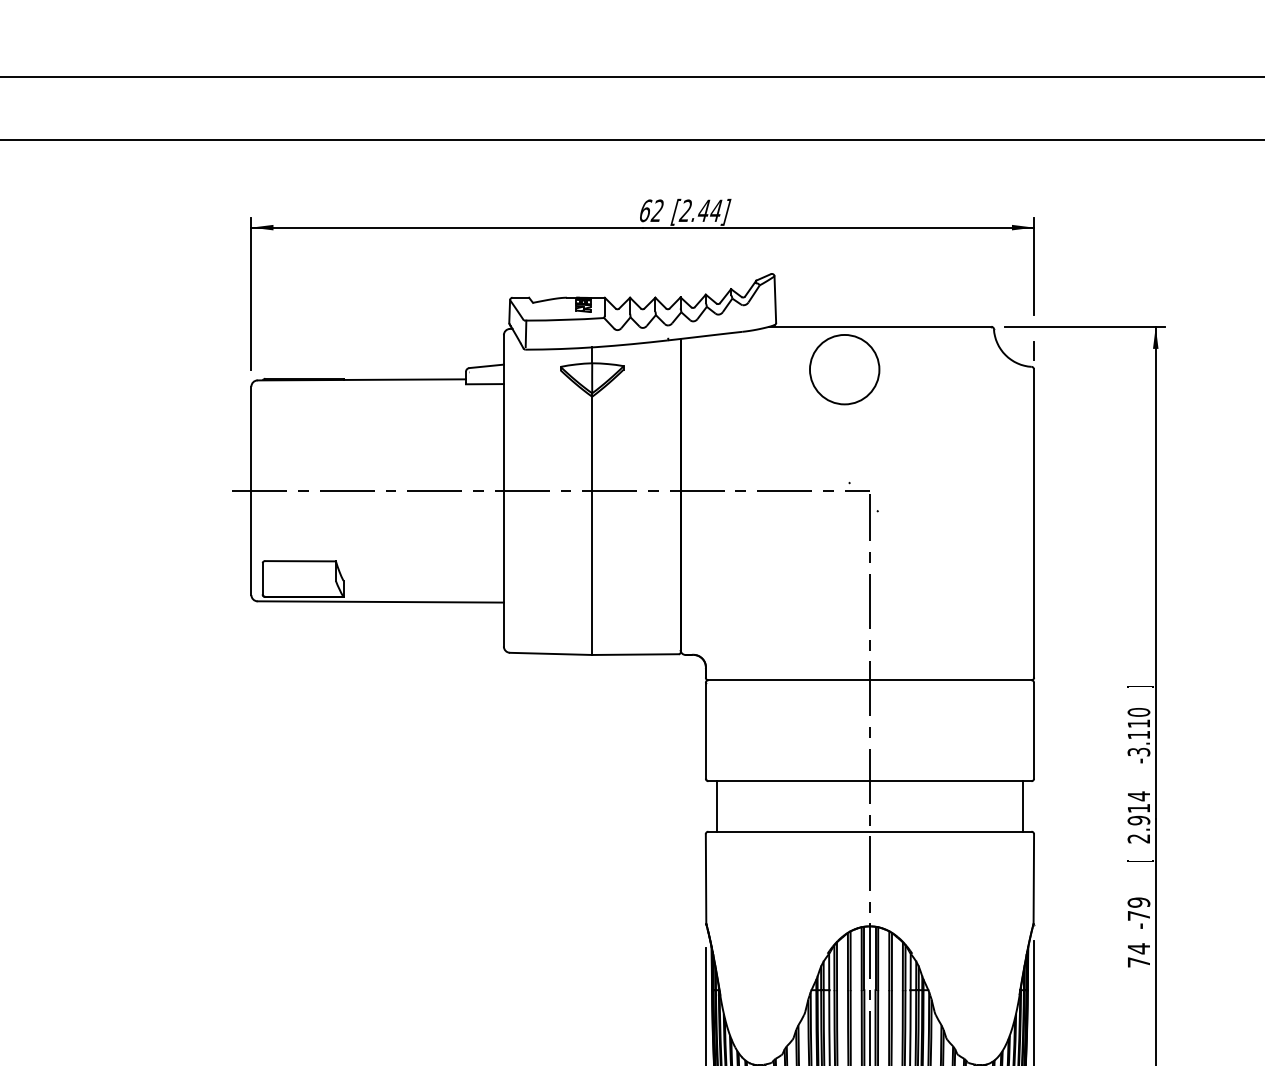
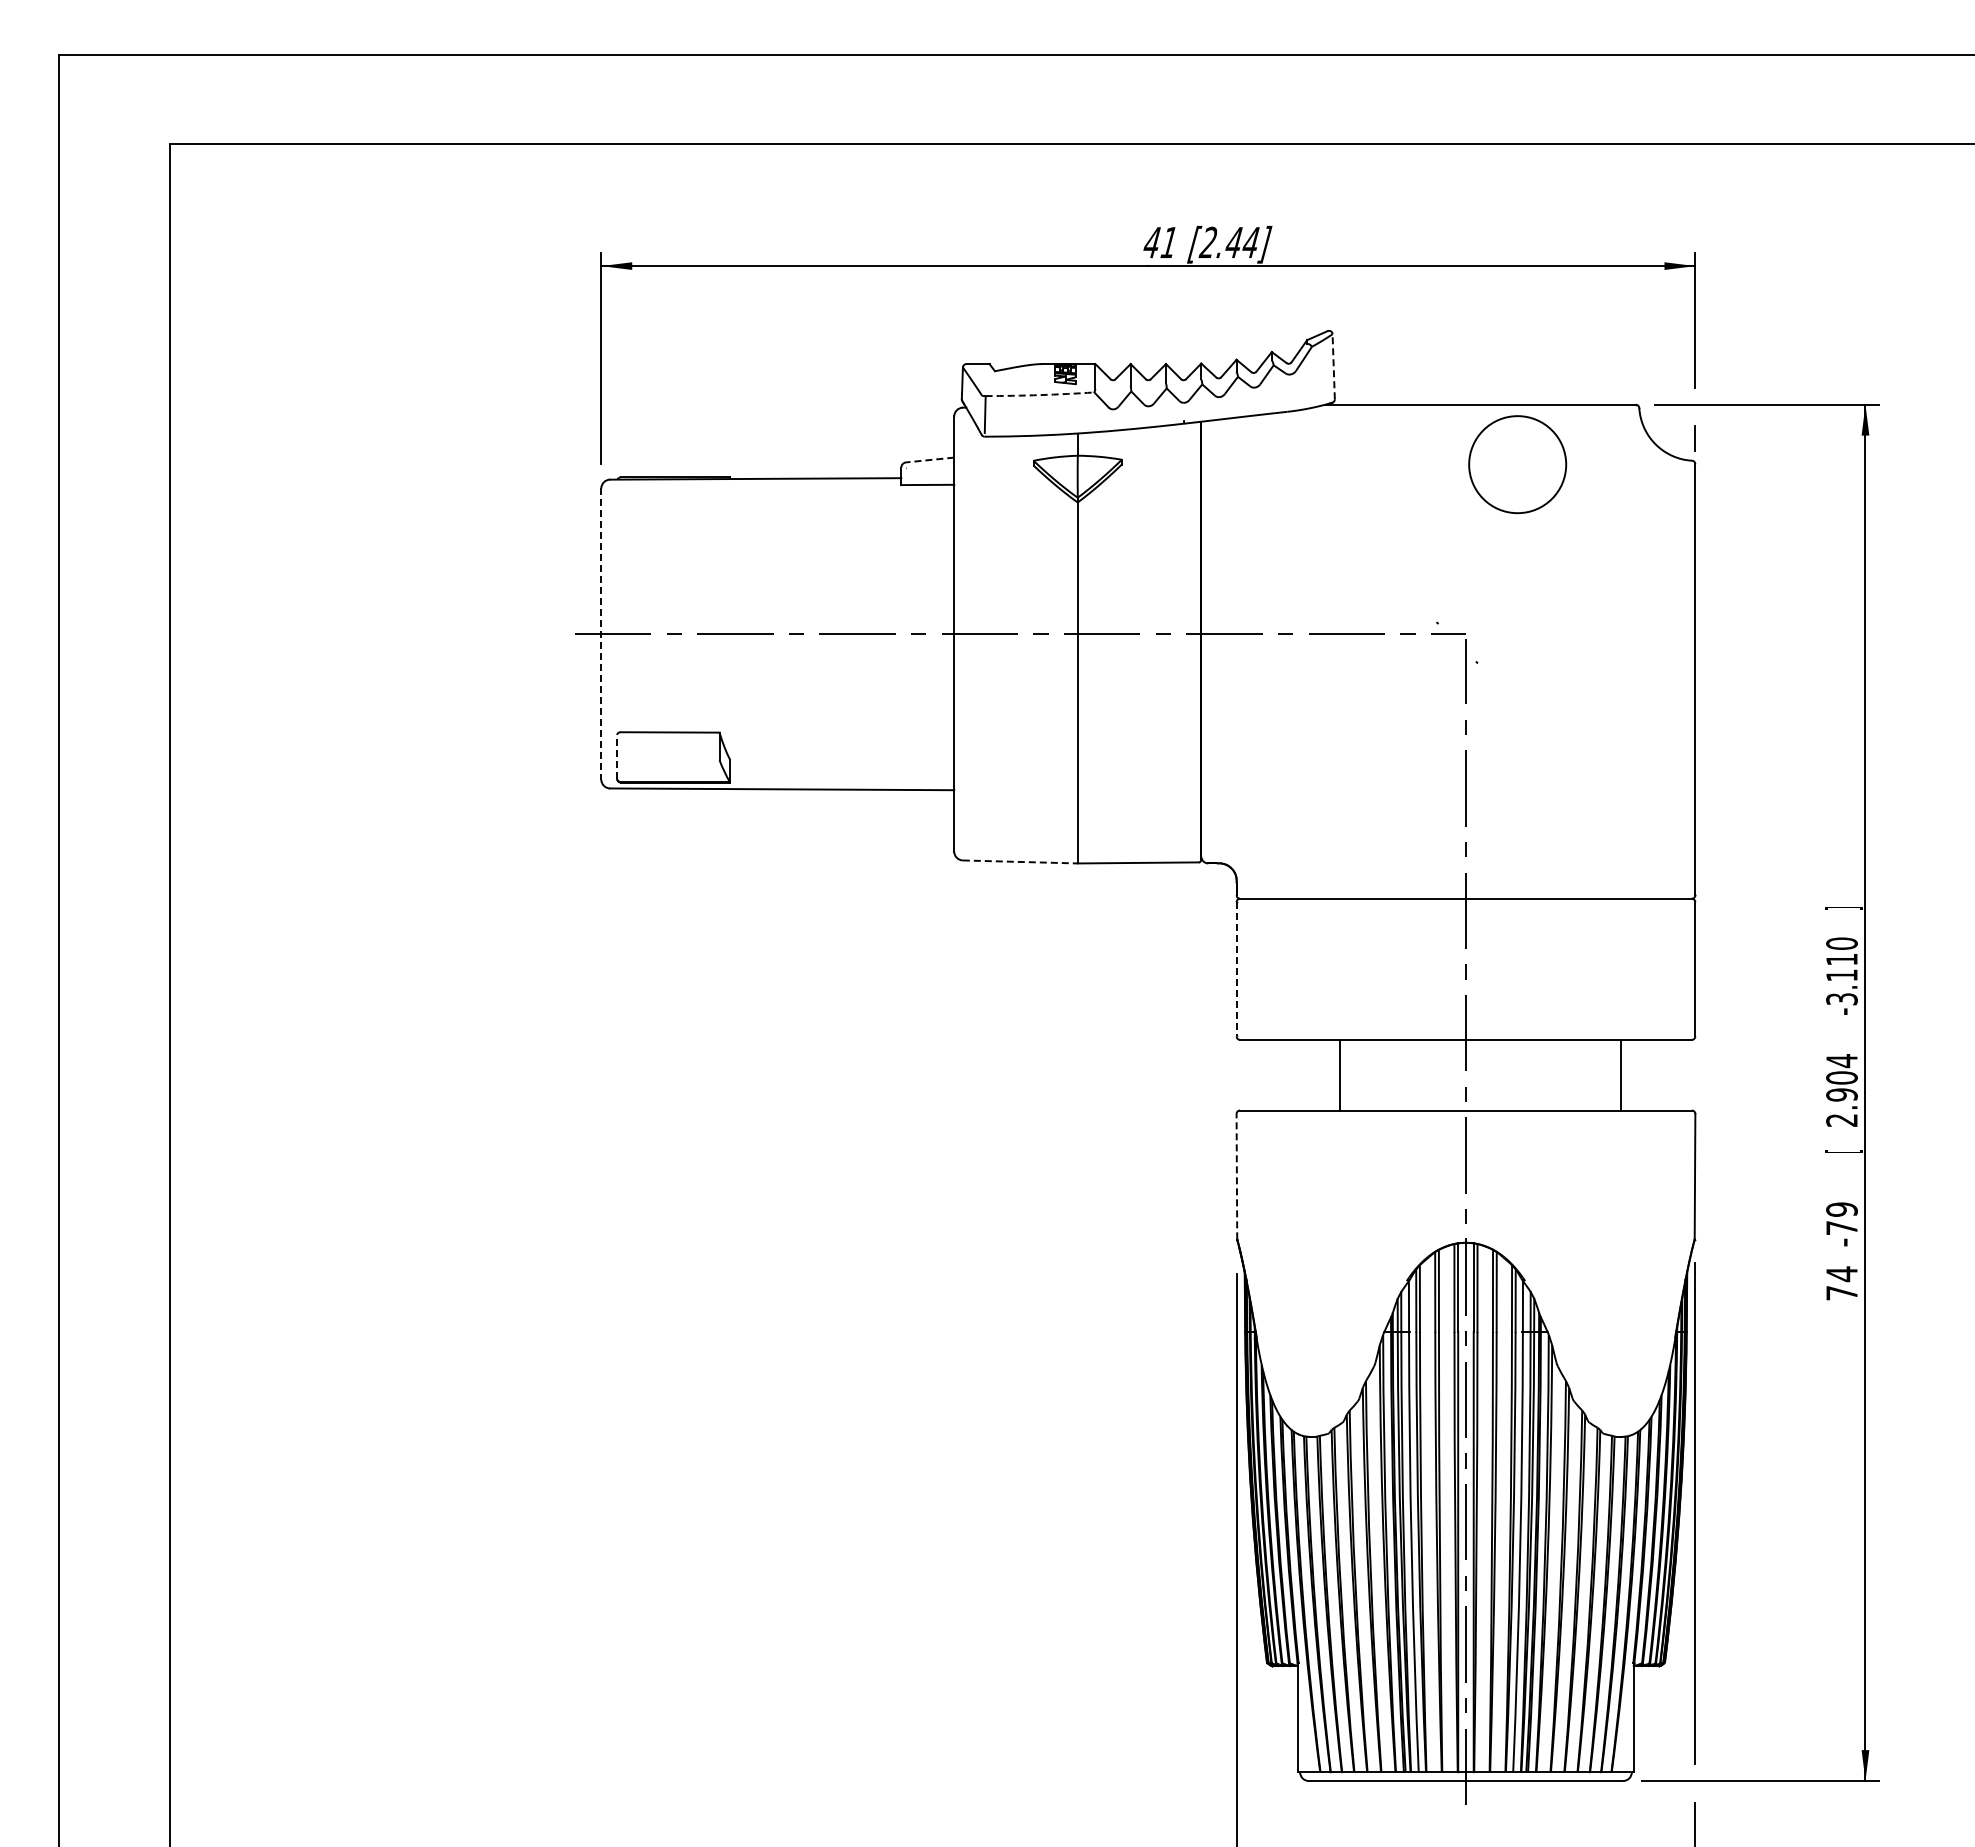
text: (651, 210) -> (1160, 242), 62 -> 41
line: (775, 299) -> (1333, 366), solid -> dashed
arc: (565, 320) -> (1040, 395), solid -> dashed
line: (486, 366) -> (929, 460), solid -> dashed
circle: (844, 369) -> (1517, 464), moved
line: (251, 491) -> (601, 634), solid -> dashed
line: (262, 578) -> (617, 756), solid -> dashed
line: (551, 653) -> (1020, 861), solid -> dashed
line: (705, 730) -> (1236, 969), solid -> dashed
line: (717, 805) -> (1340, 1074), moved
line: (1022, 805) -> (1621, 1074), moved
text: (1138, 808) -> (1841, 1077), 2.914 -> 2.904
line: (705, 878) -> (1236, 1176), solid -> dashed

